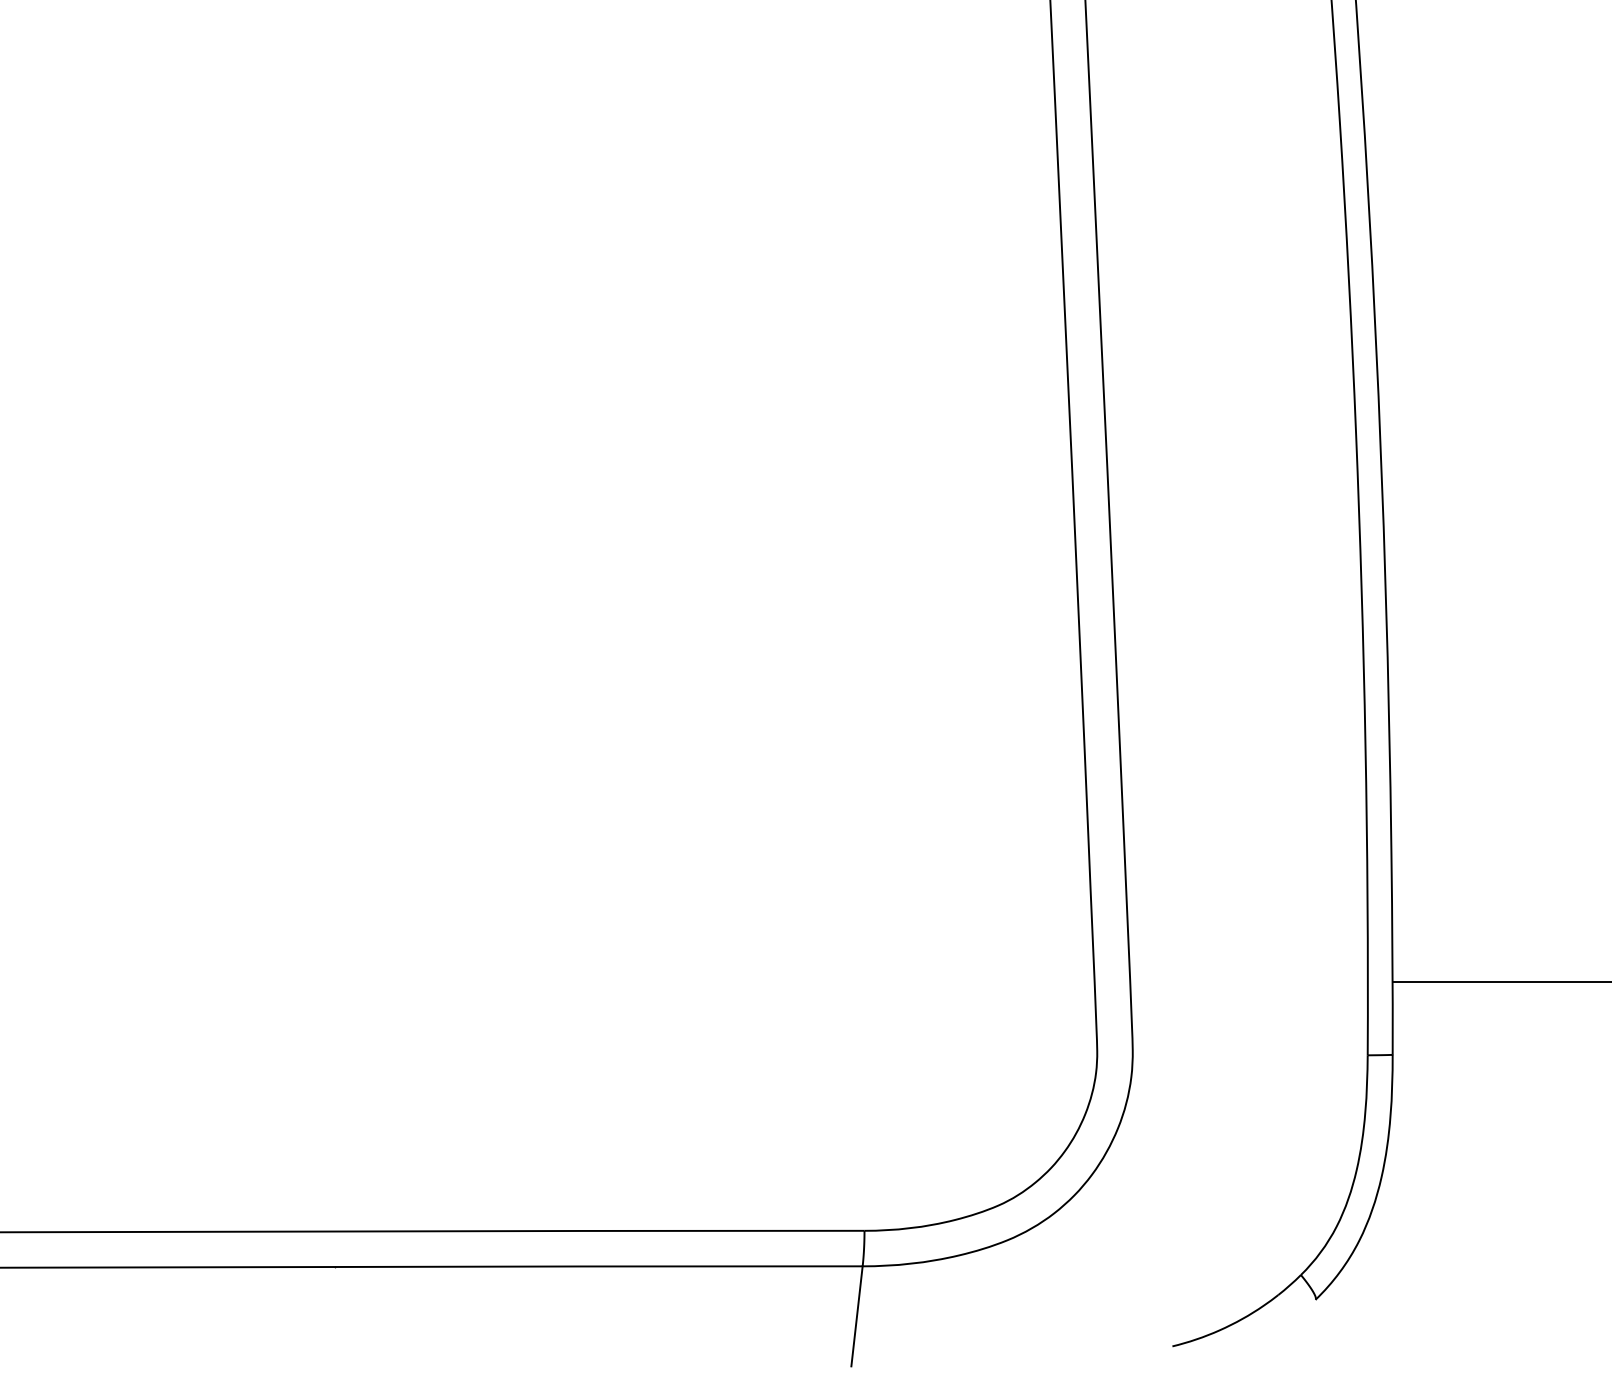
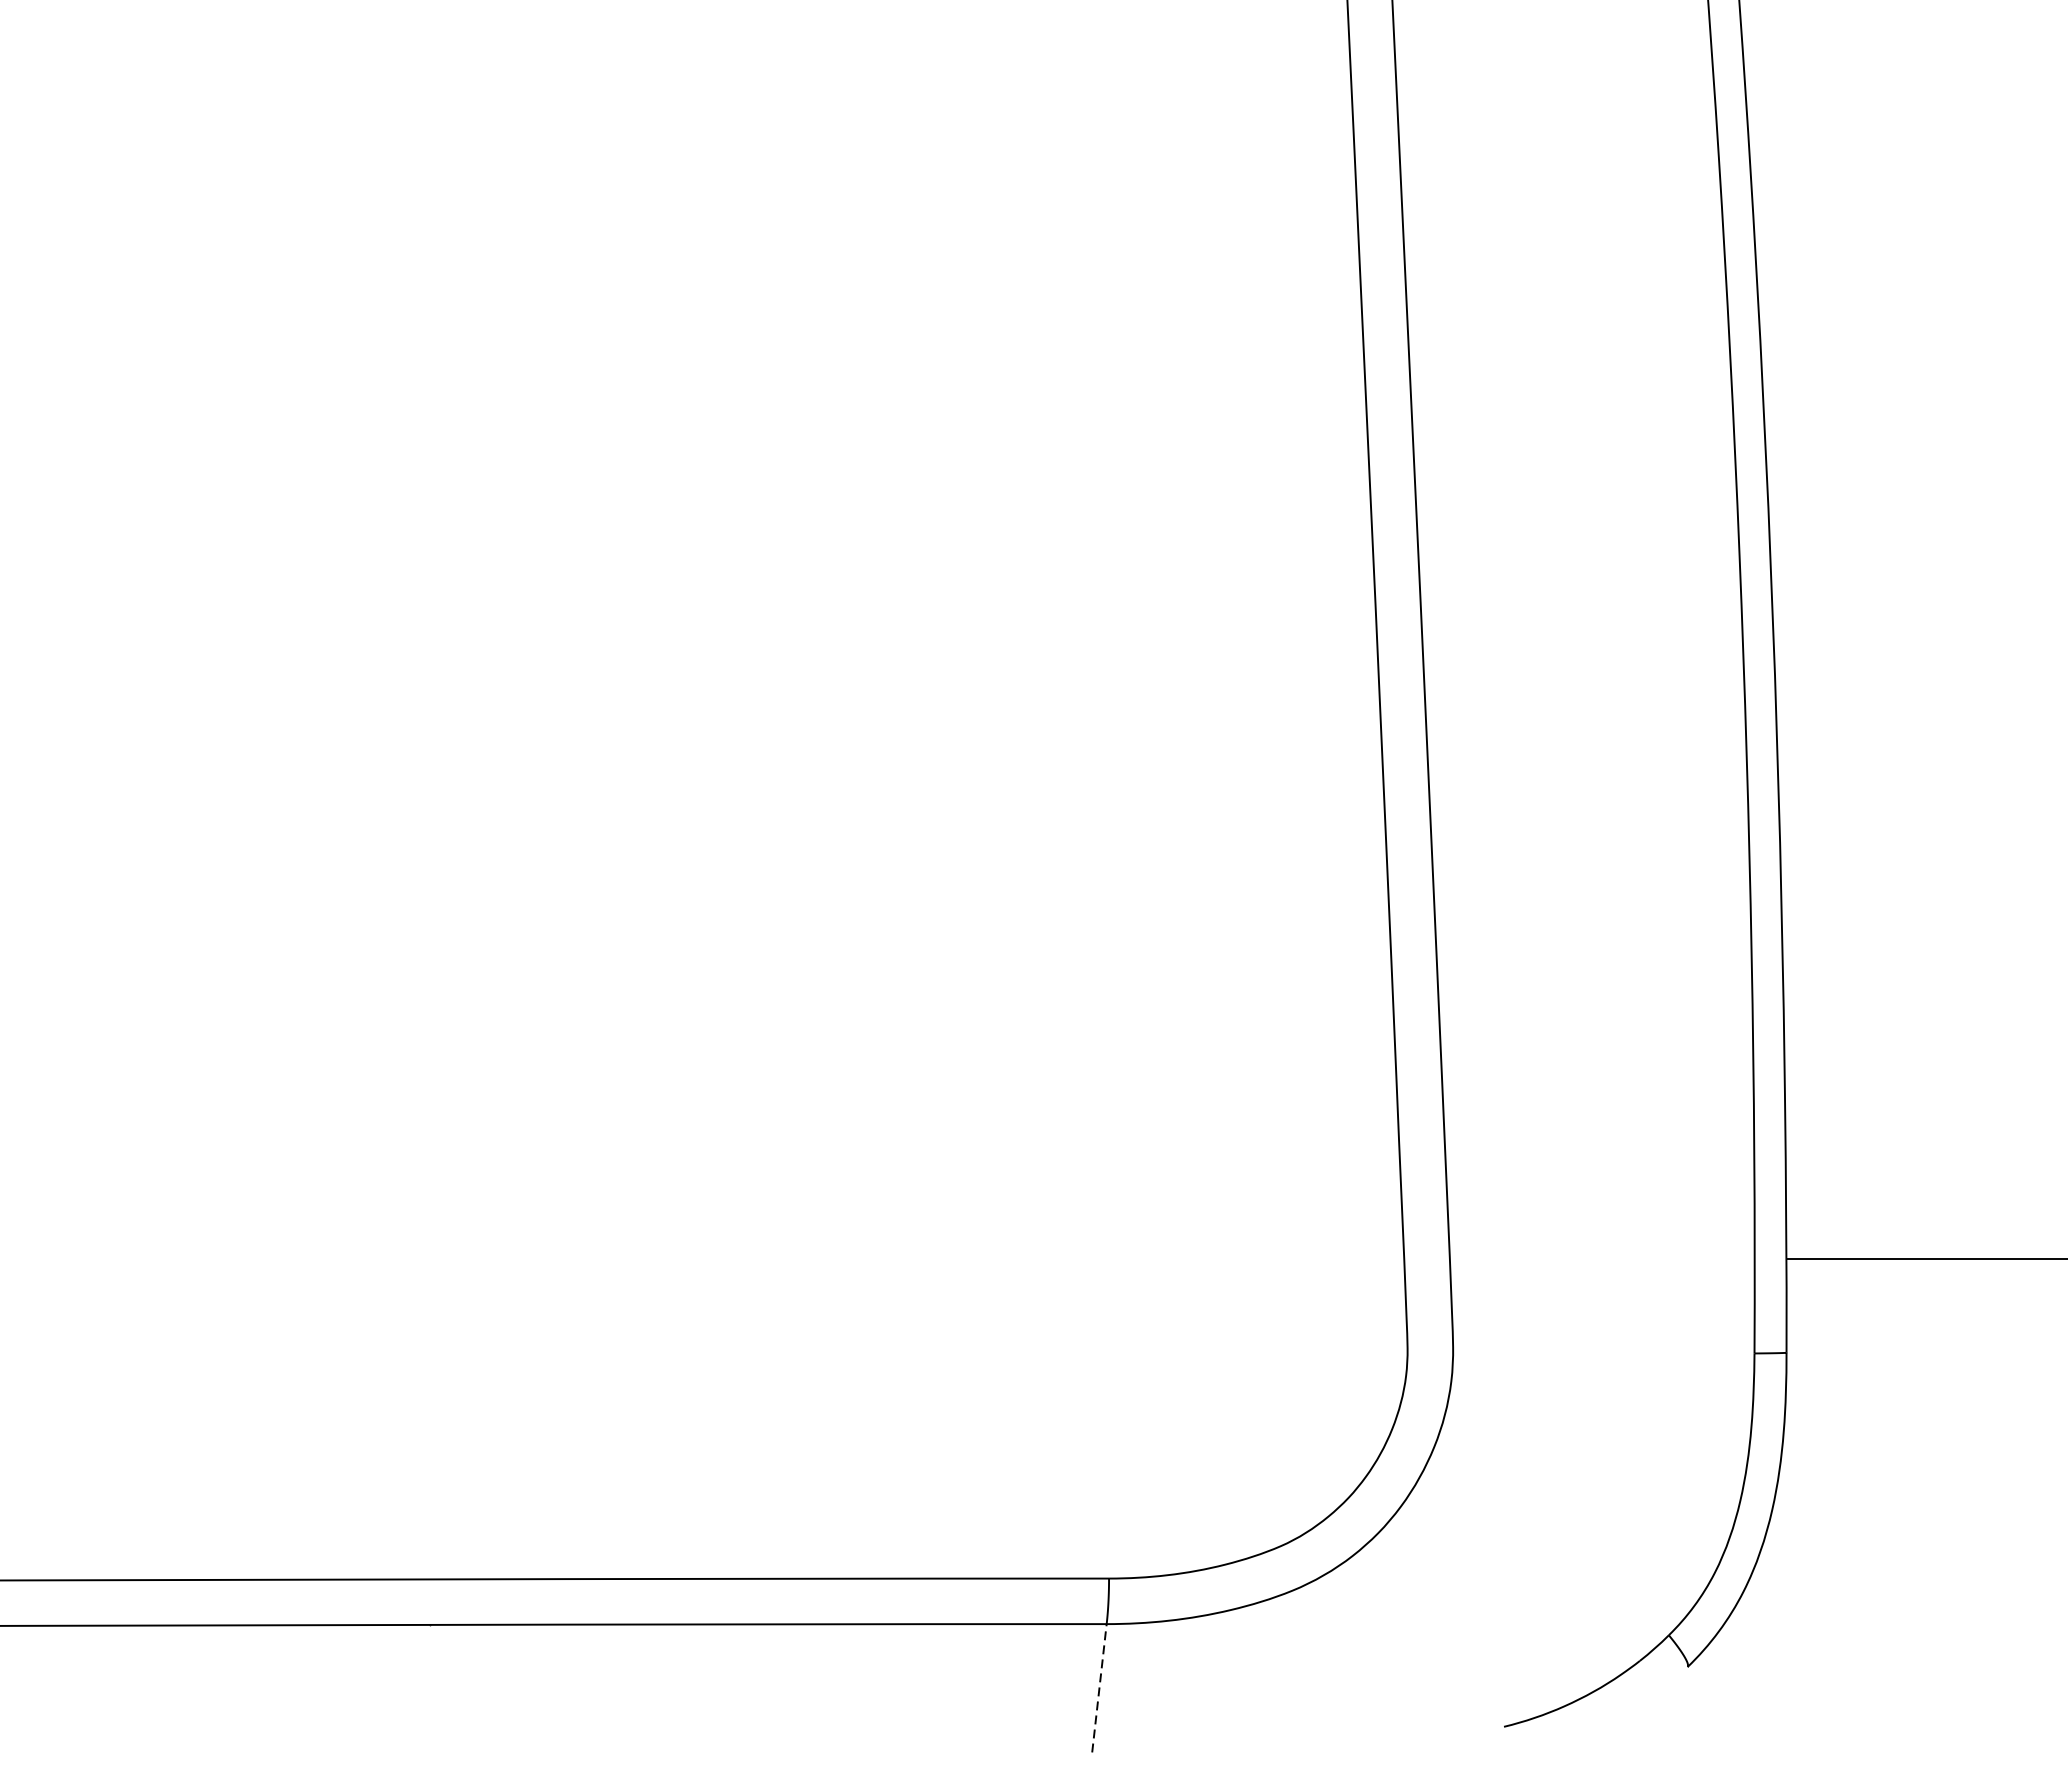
line: (857, 1315) -> (1100, 1687), solid -> dashed

